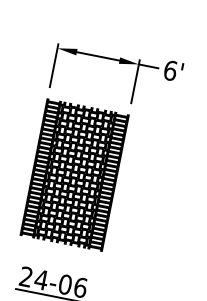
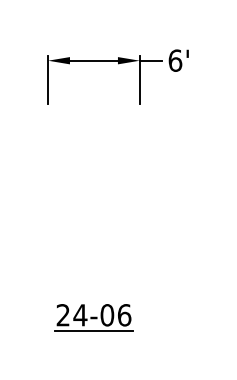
part: (74, 175) -> (93, 194), removed

